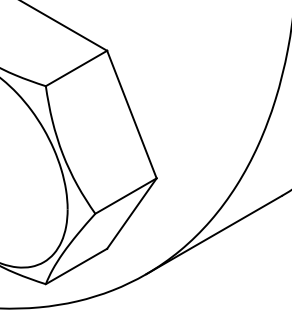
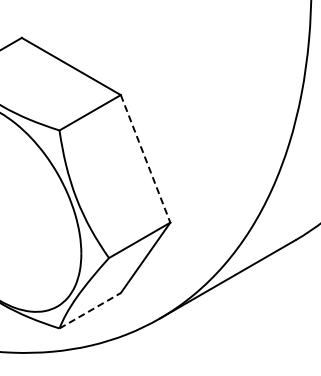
line: (131, 115) -> (145, 159), solid -> dashed
line: (76, 266) -> (90, 310), solid -> dashed

